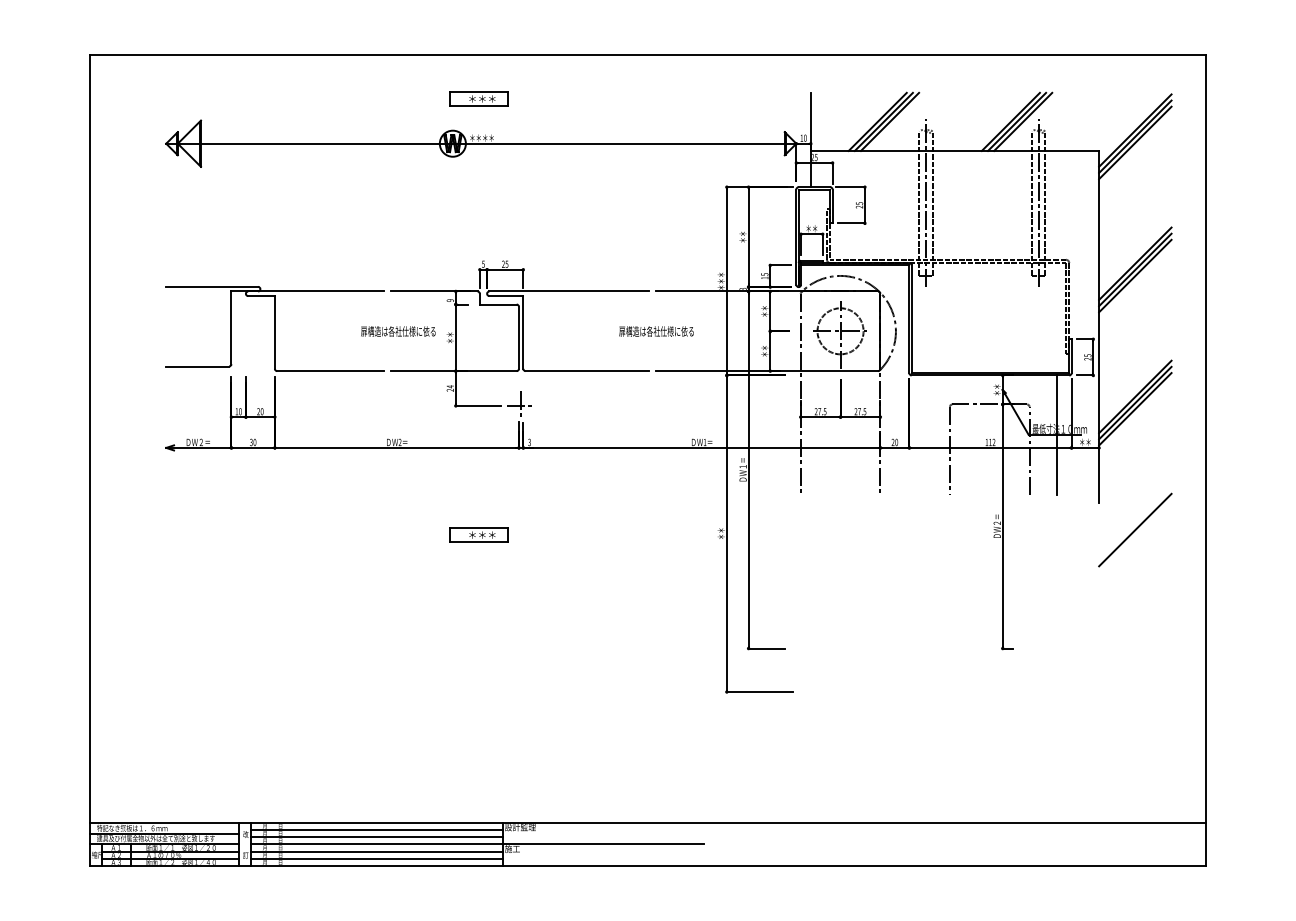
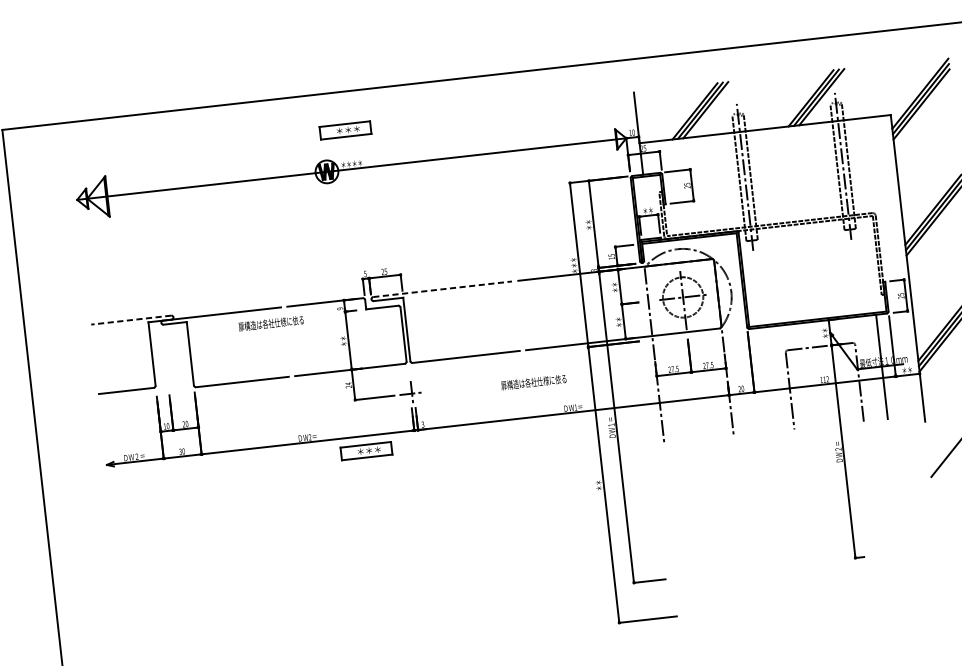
line: (212, 286) -> (131, 319), solid -> dashed
line: (569, 291) -> (443, 289), solid -> dashed
text: (398, 331) -> (271, 323), moved
text: (656, 331) -> (533, 382), moved
part: (478, 534) -> (365, 450), moved

